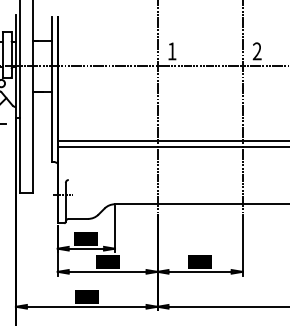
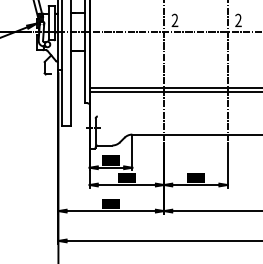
text: (171, 50) -> (174, 19), 1 -> 2

